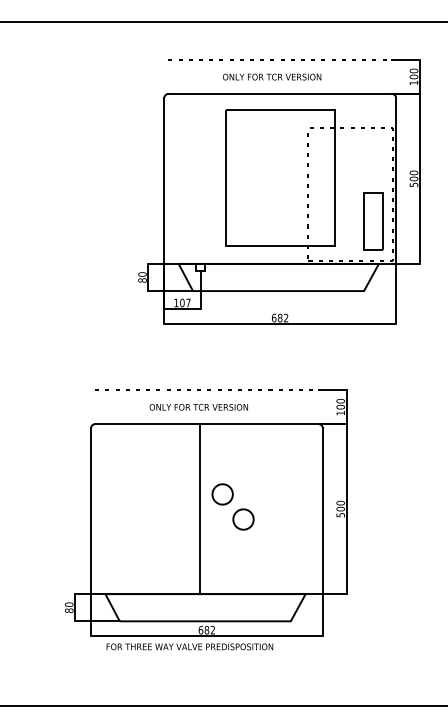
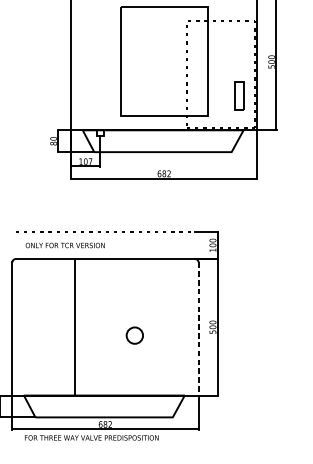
part: (373, 221) -> (239, 96), size x0.6
text: (198, 407) -> (64, 245), moved
circle: (222, 494) -> (117, 315), removed
line: (199, 509) -> (74, 327), moved
line: (322, 511) -> (198, 329), solid -> dashed

